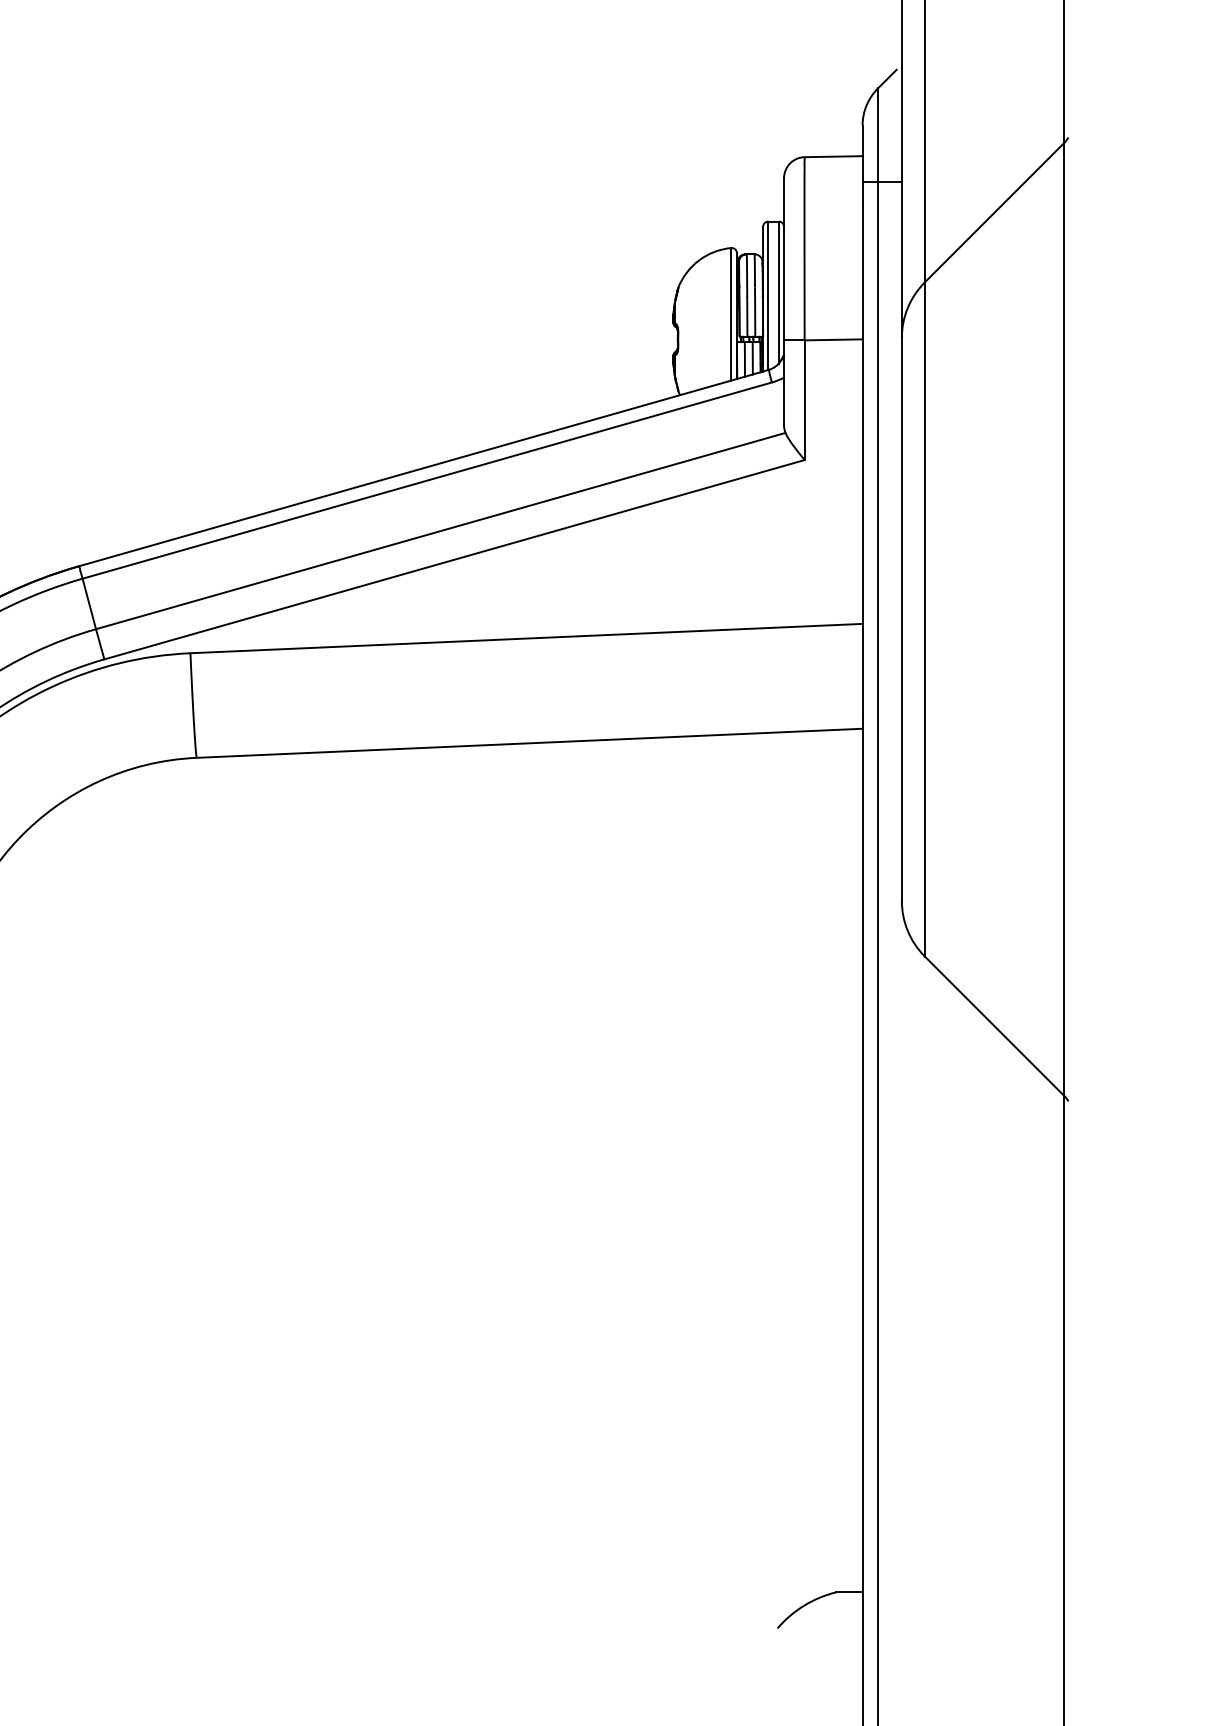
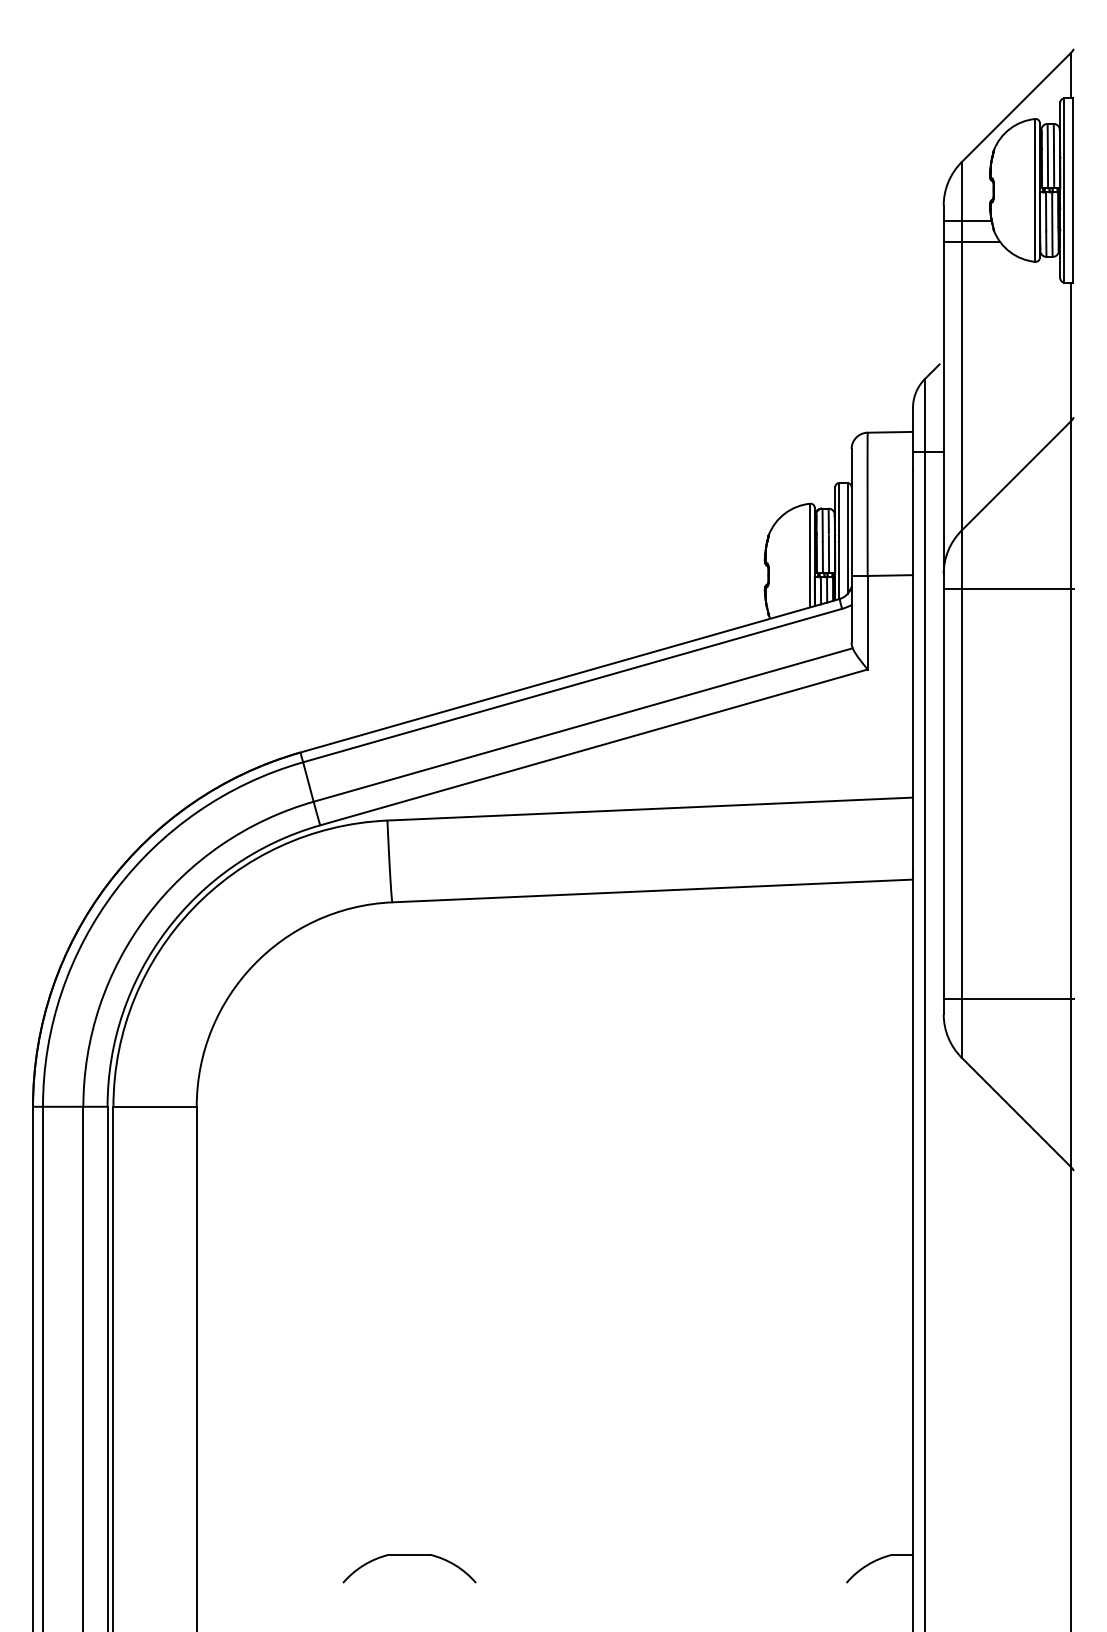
line: (984, 357) -> (1008, 589), added
line: (984, 880) -> (1008, 998), added
part: (218, 1593) -> (409, 1555), added

